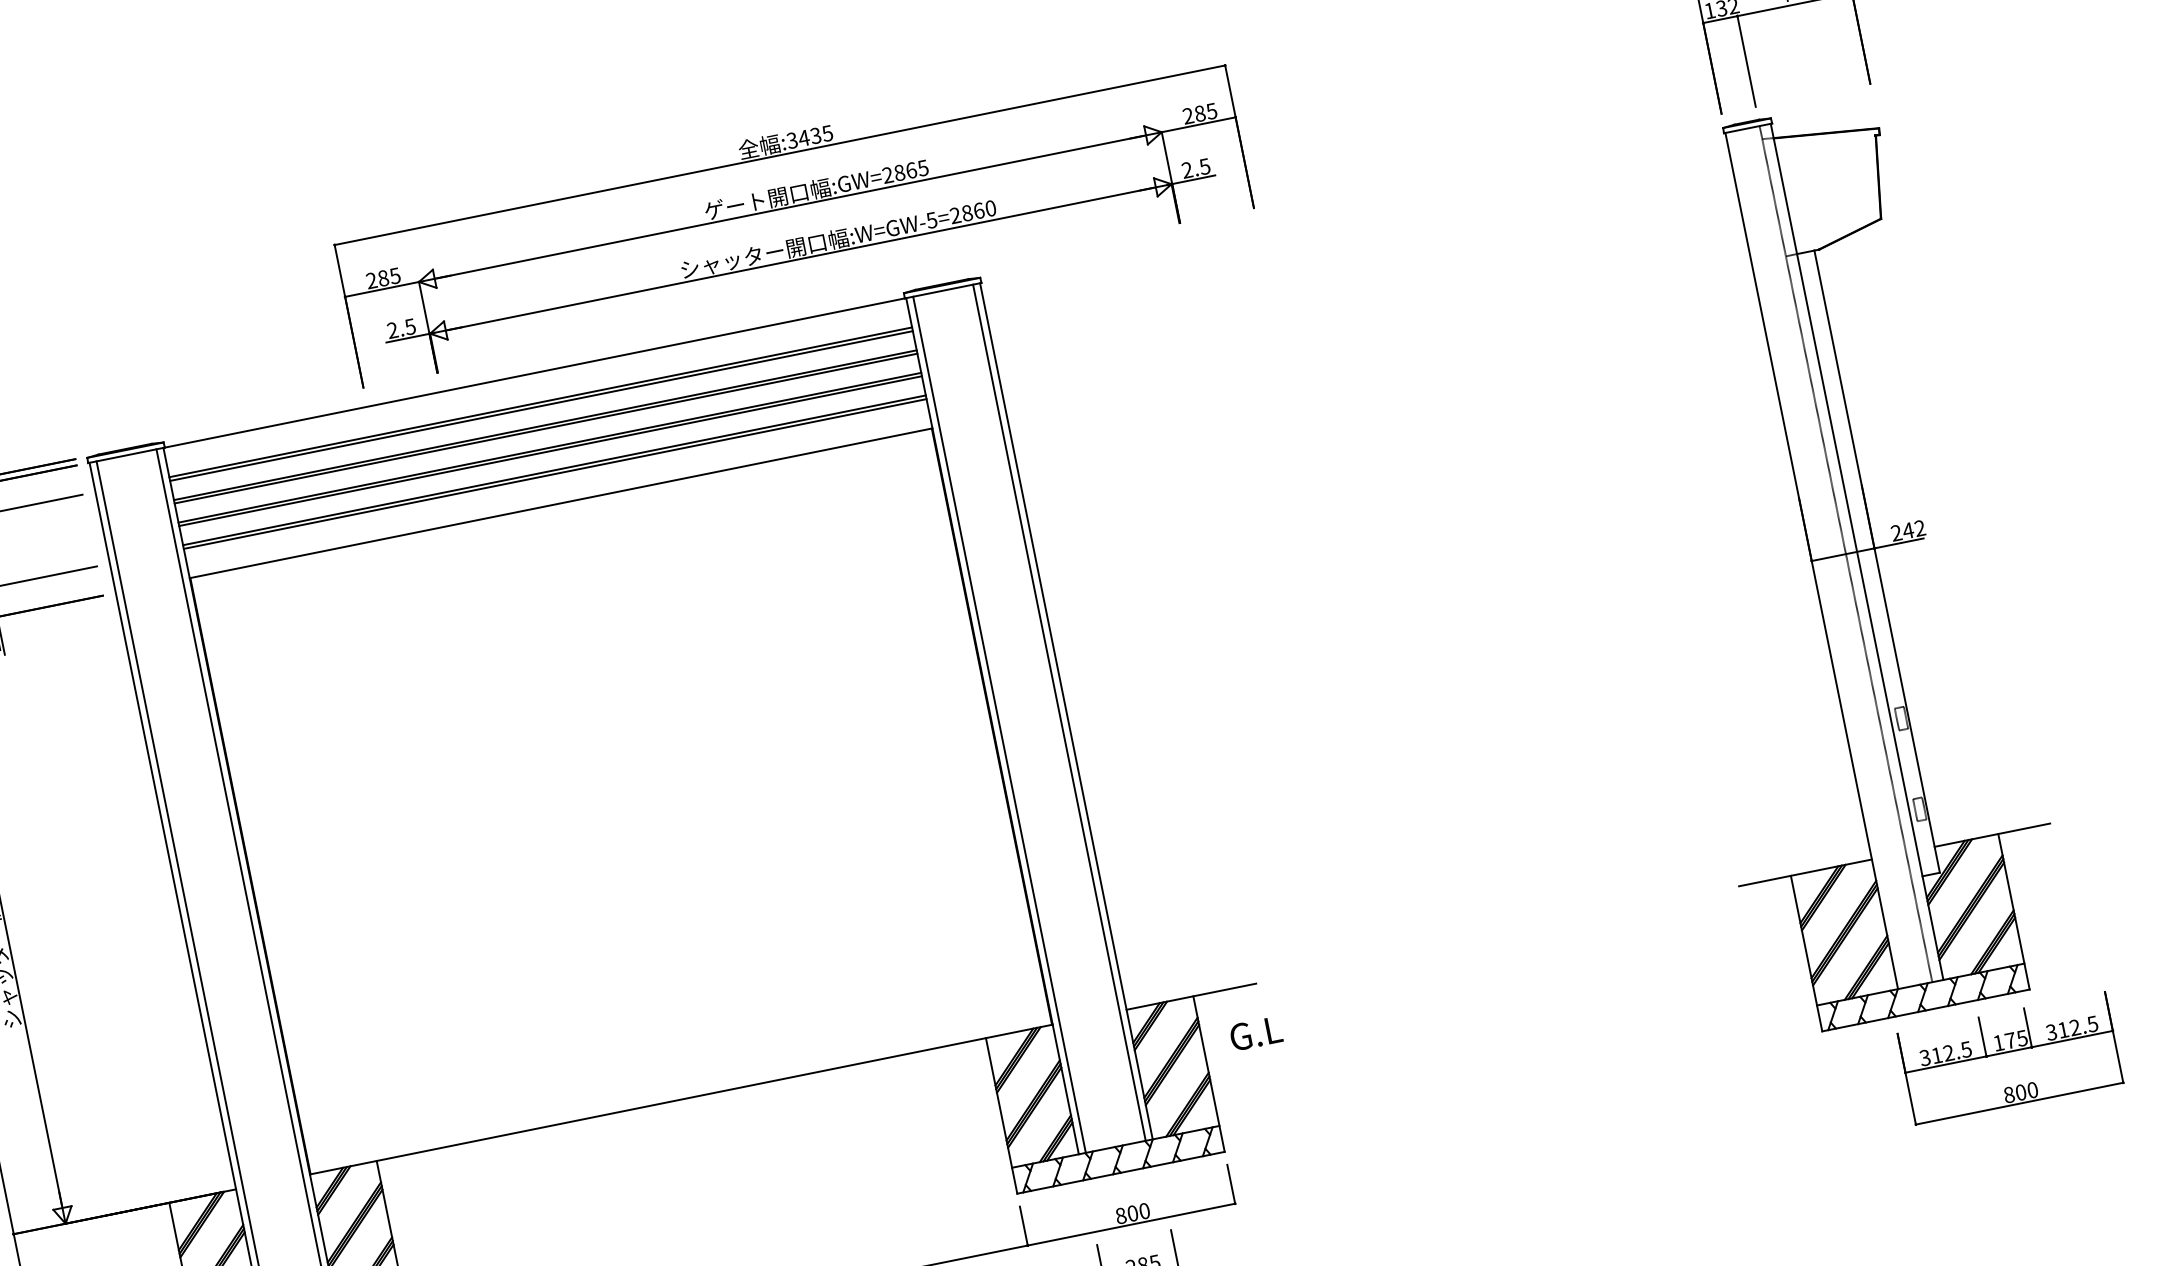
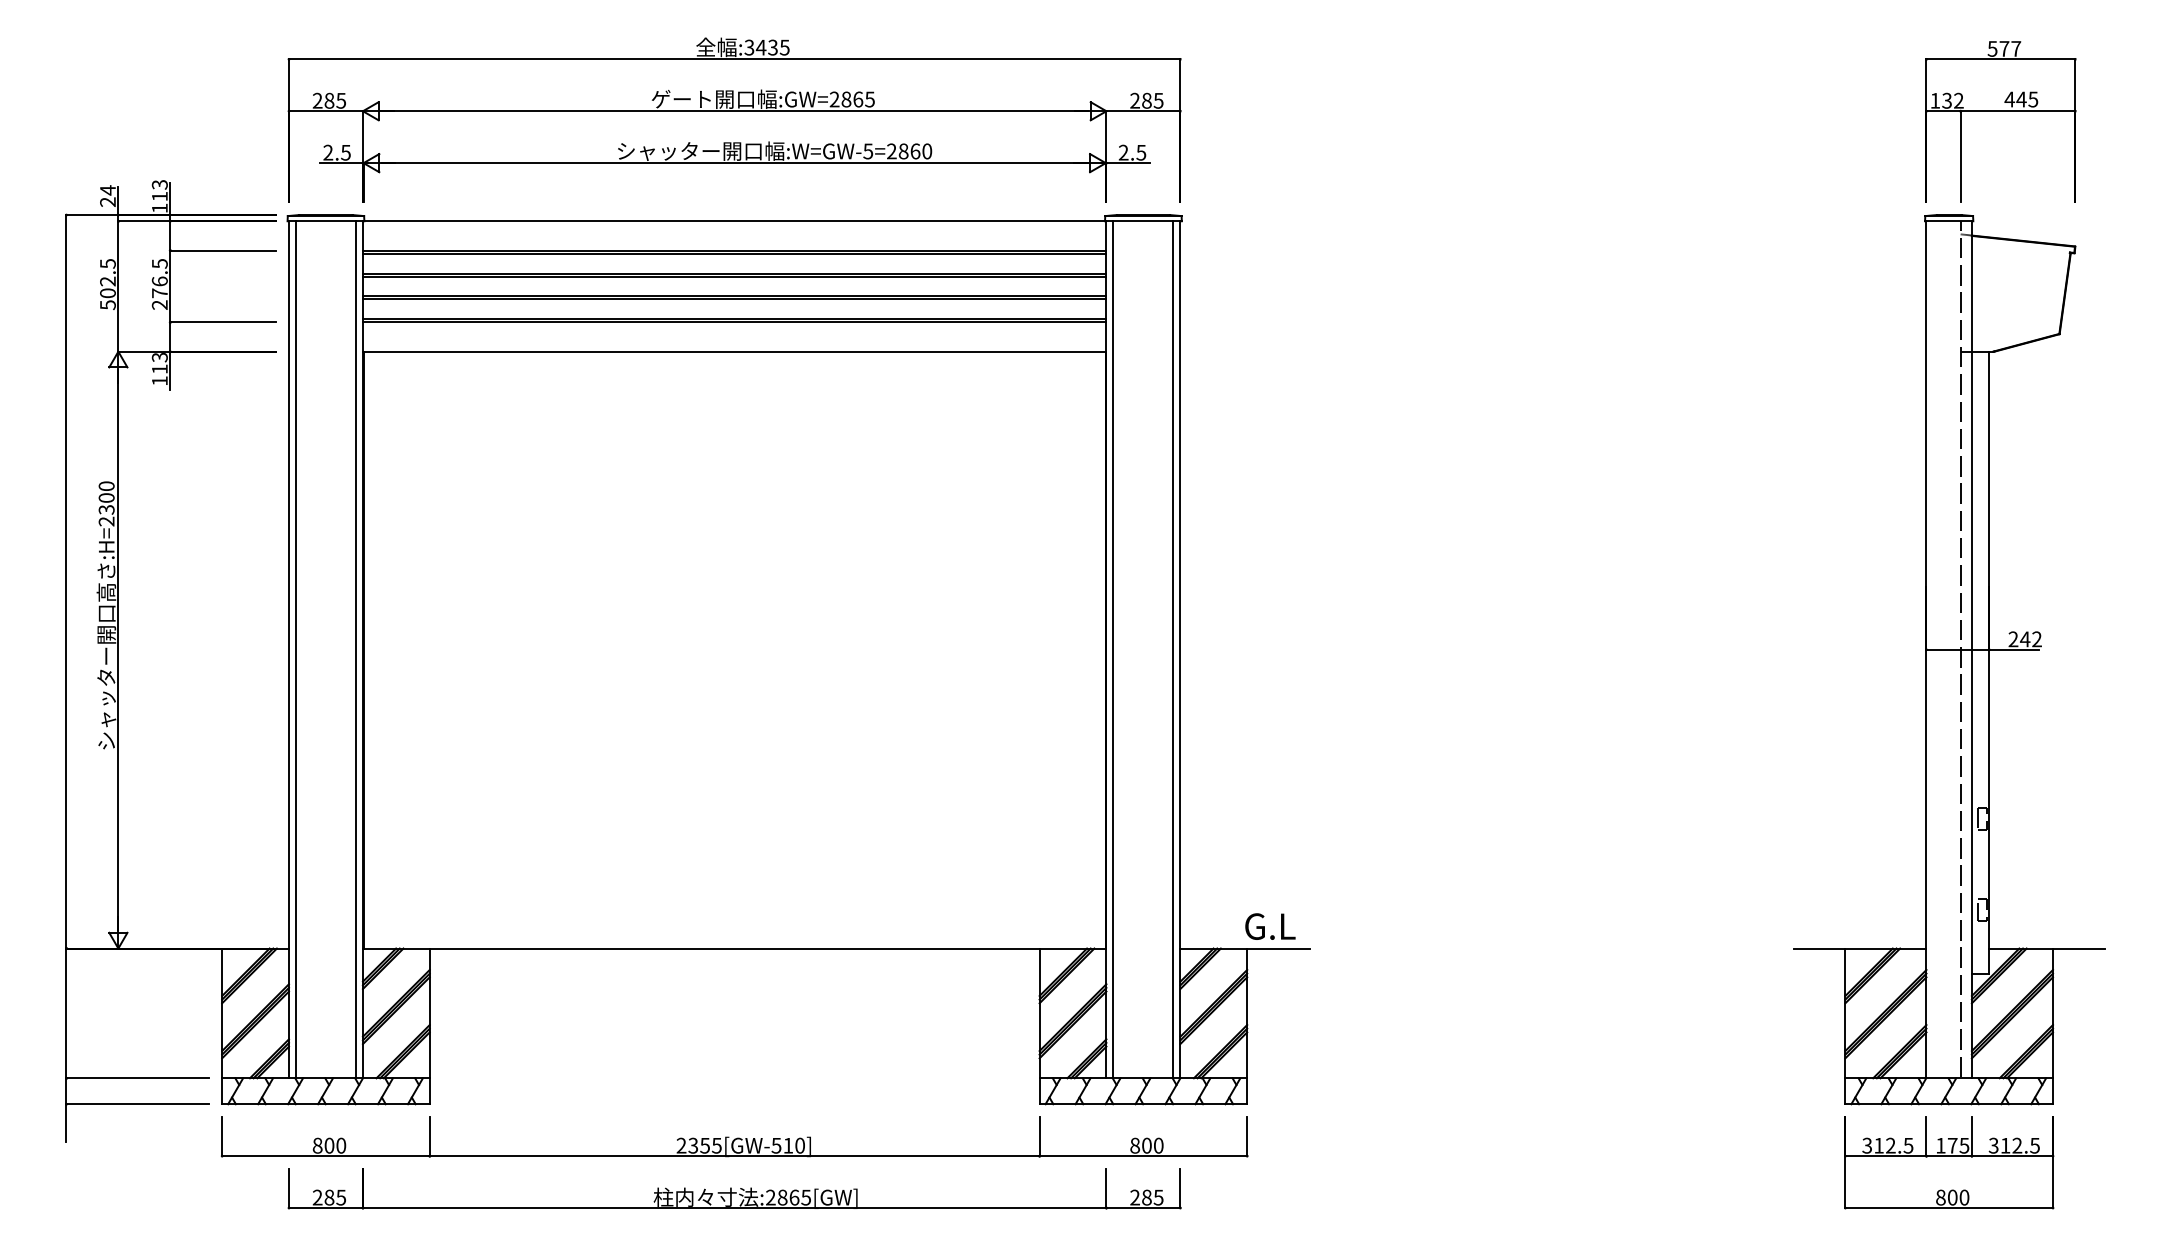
part: (791, 215) -> (734, 119), moved
text: (1256, 1033) -> (1270, 926), moved
part: (2010, 1058) -> (1949, 1162), moved

